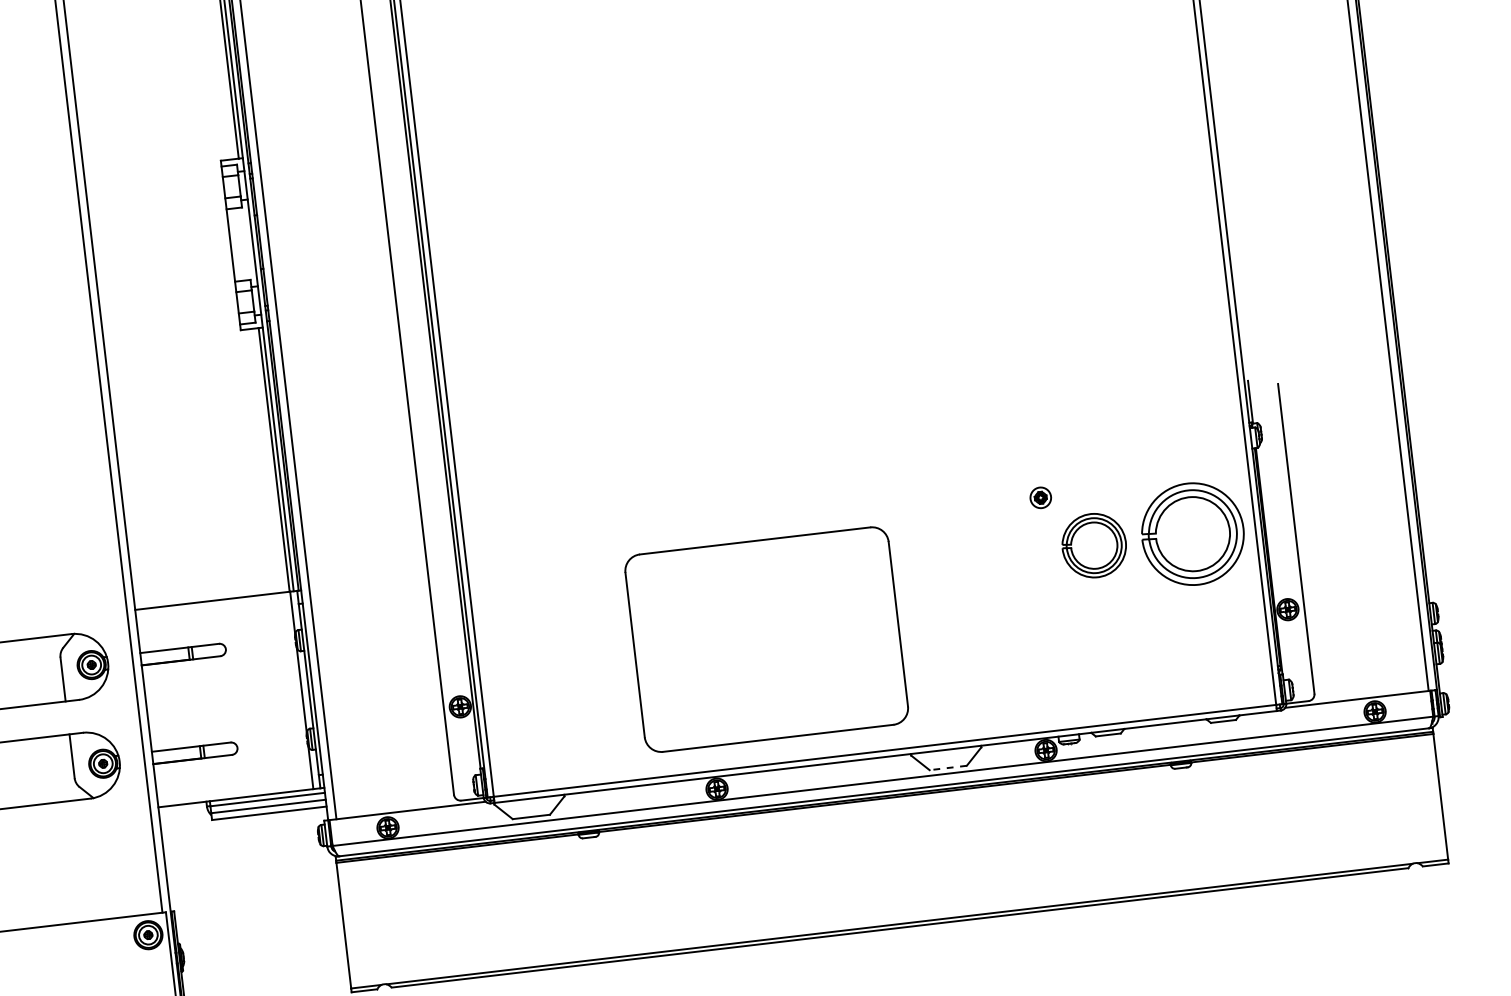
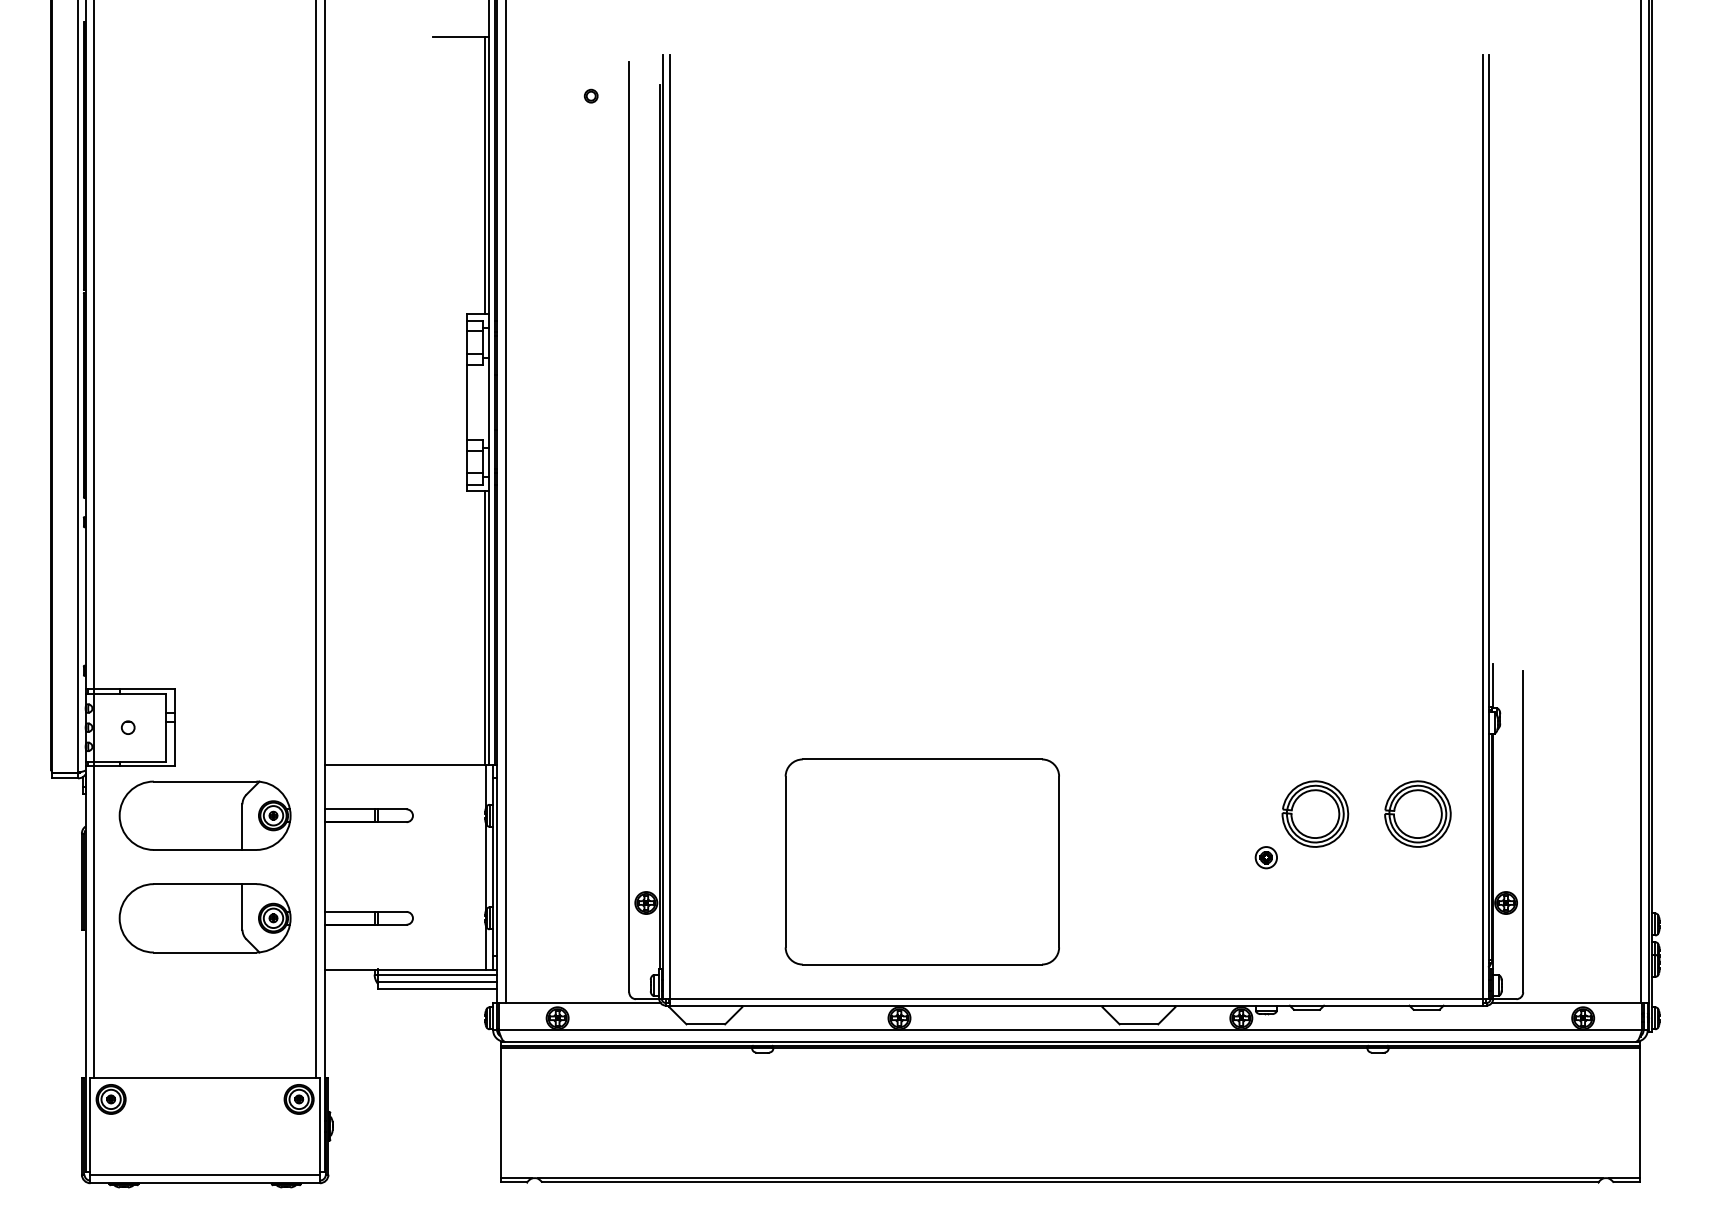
part: (1039, 497) -> (1265, 857), moved
part: (1192, 533) -> (1417, 813), size x0.62
part: (765, 639) -> (921, 861), moved
line: (947, 768) -> (1138, 1024), dashed -> solid

